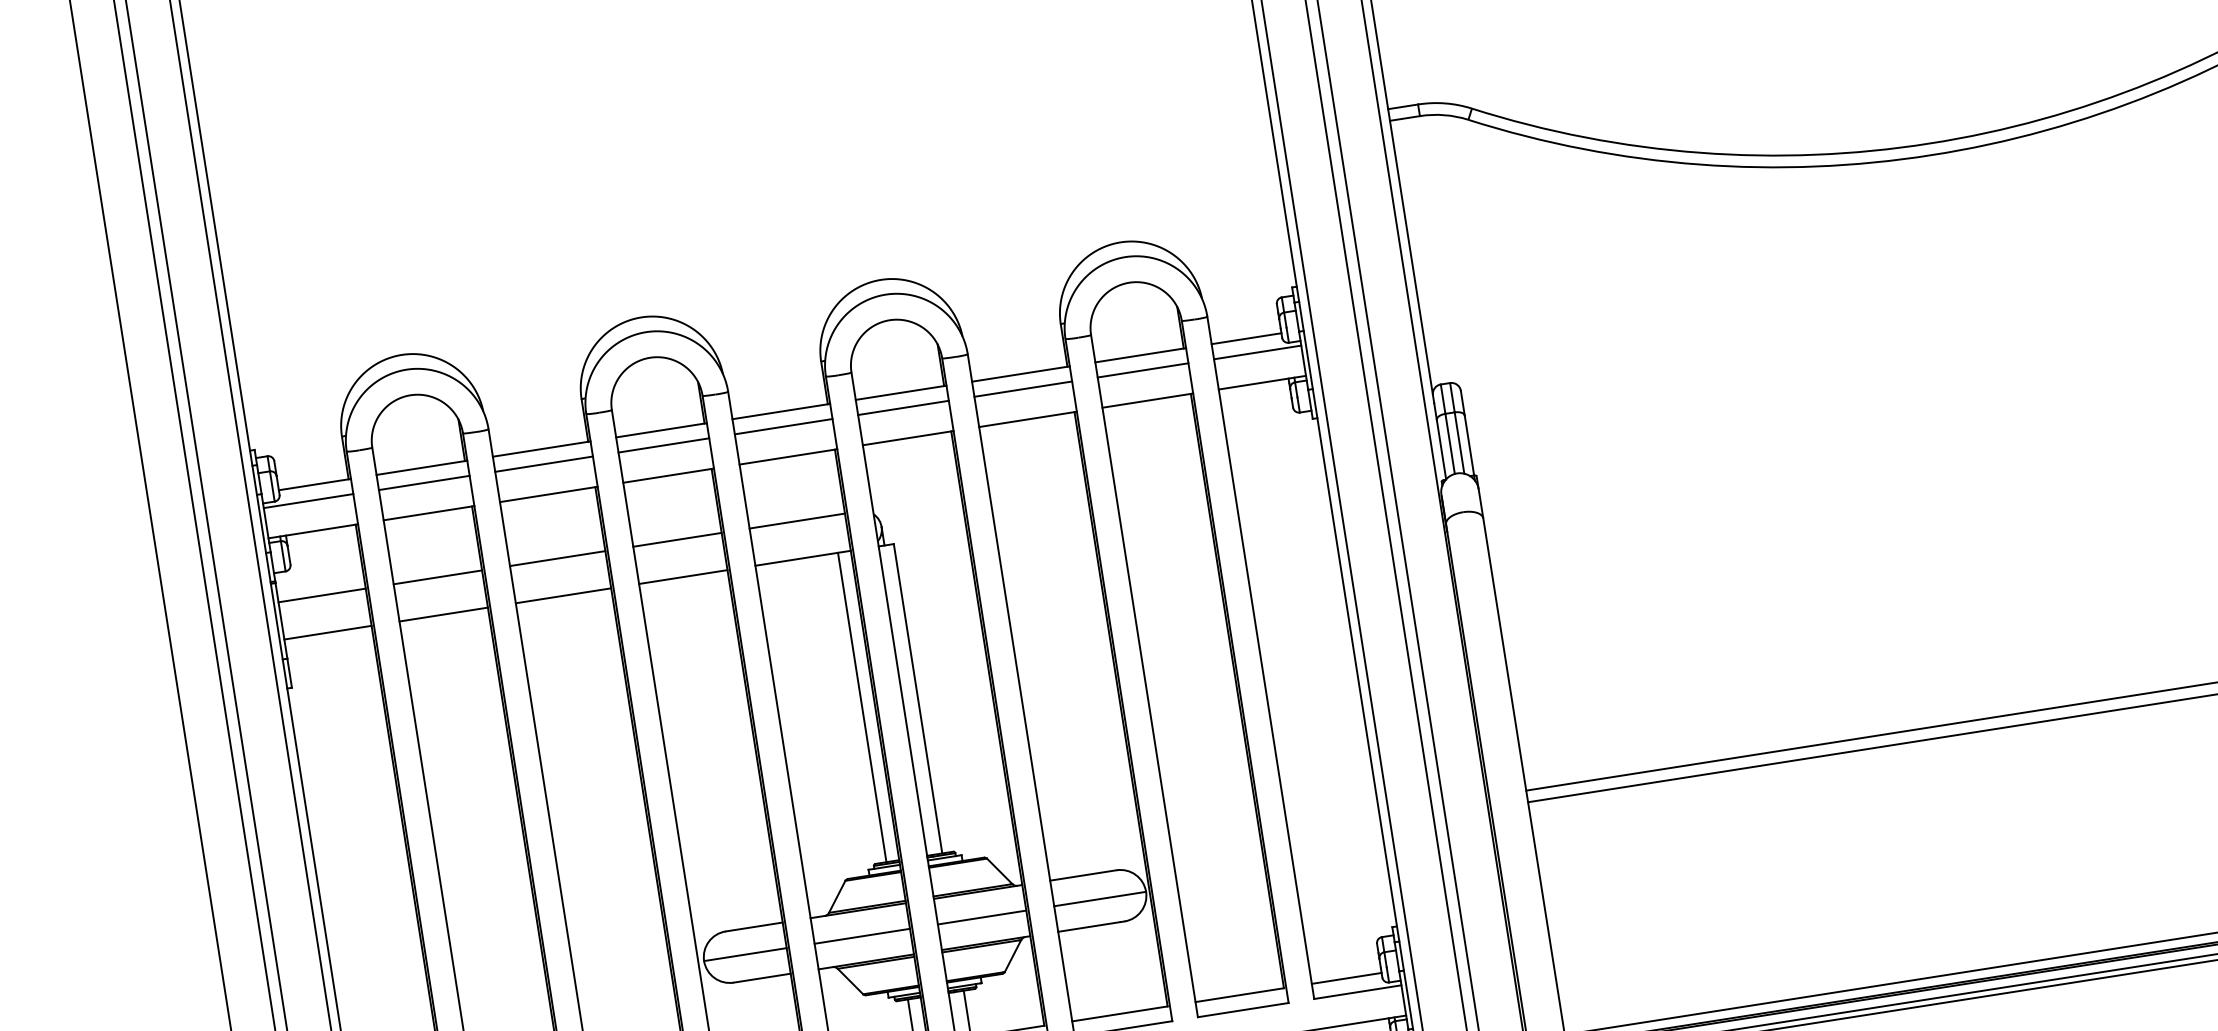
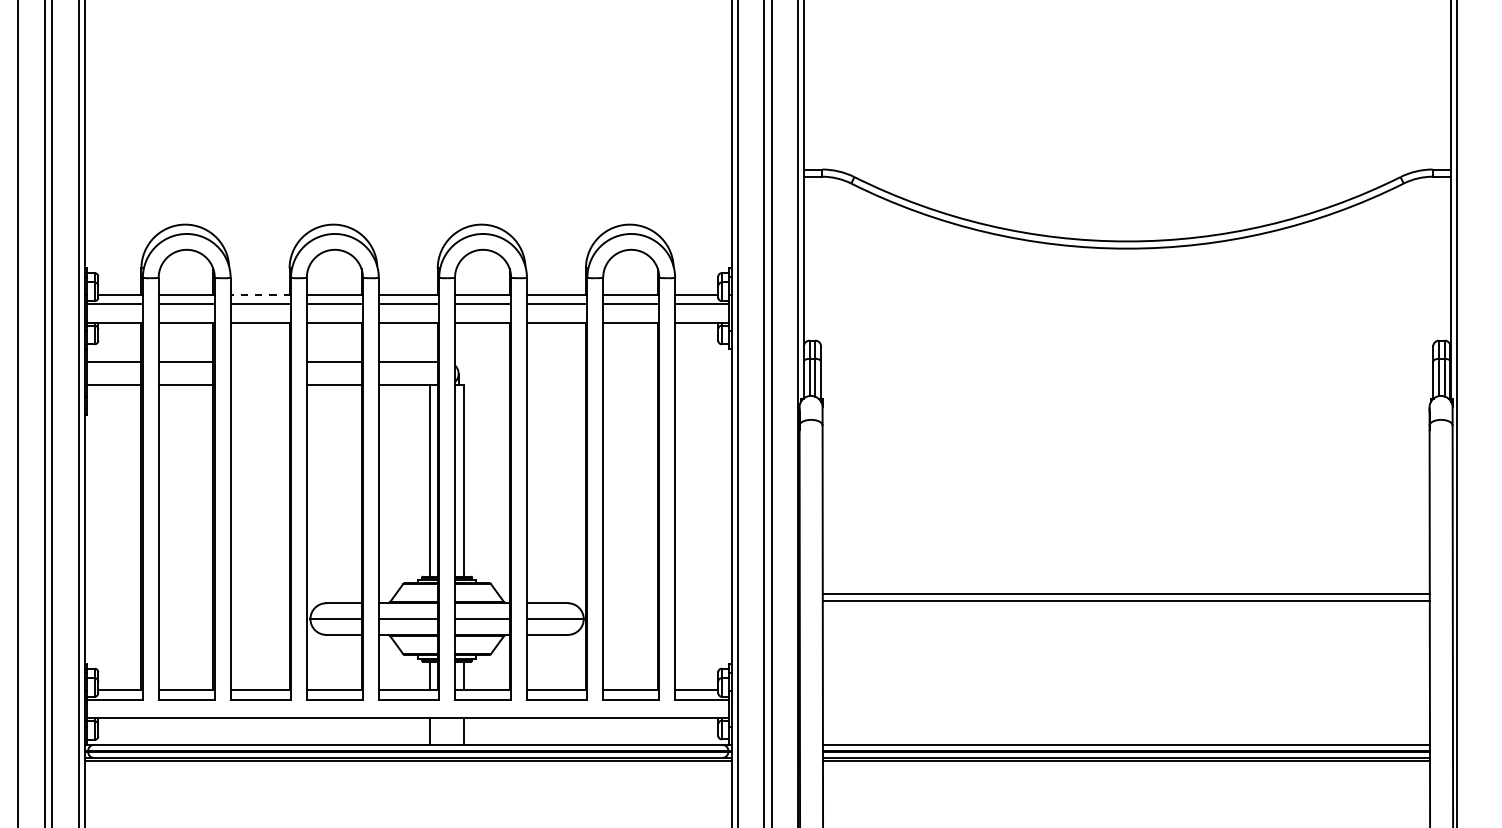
line: (541, 448) -> (260, 294), solid -> dashed
line: (556, 559) -> (259, 362), removed
line: (562, 596) -> (259, 385), removed

